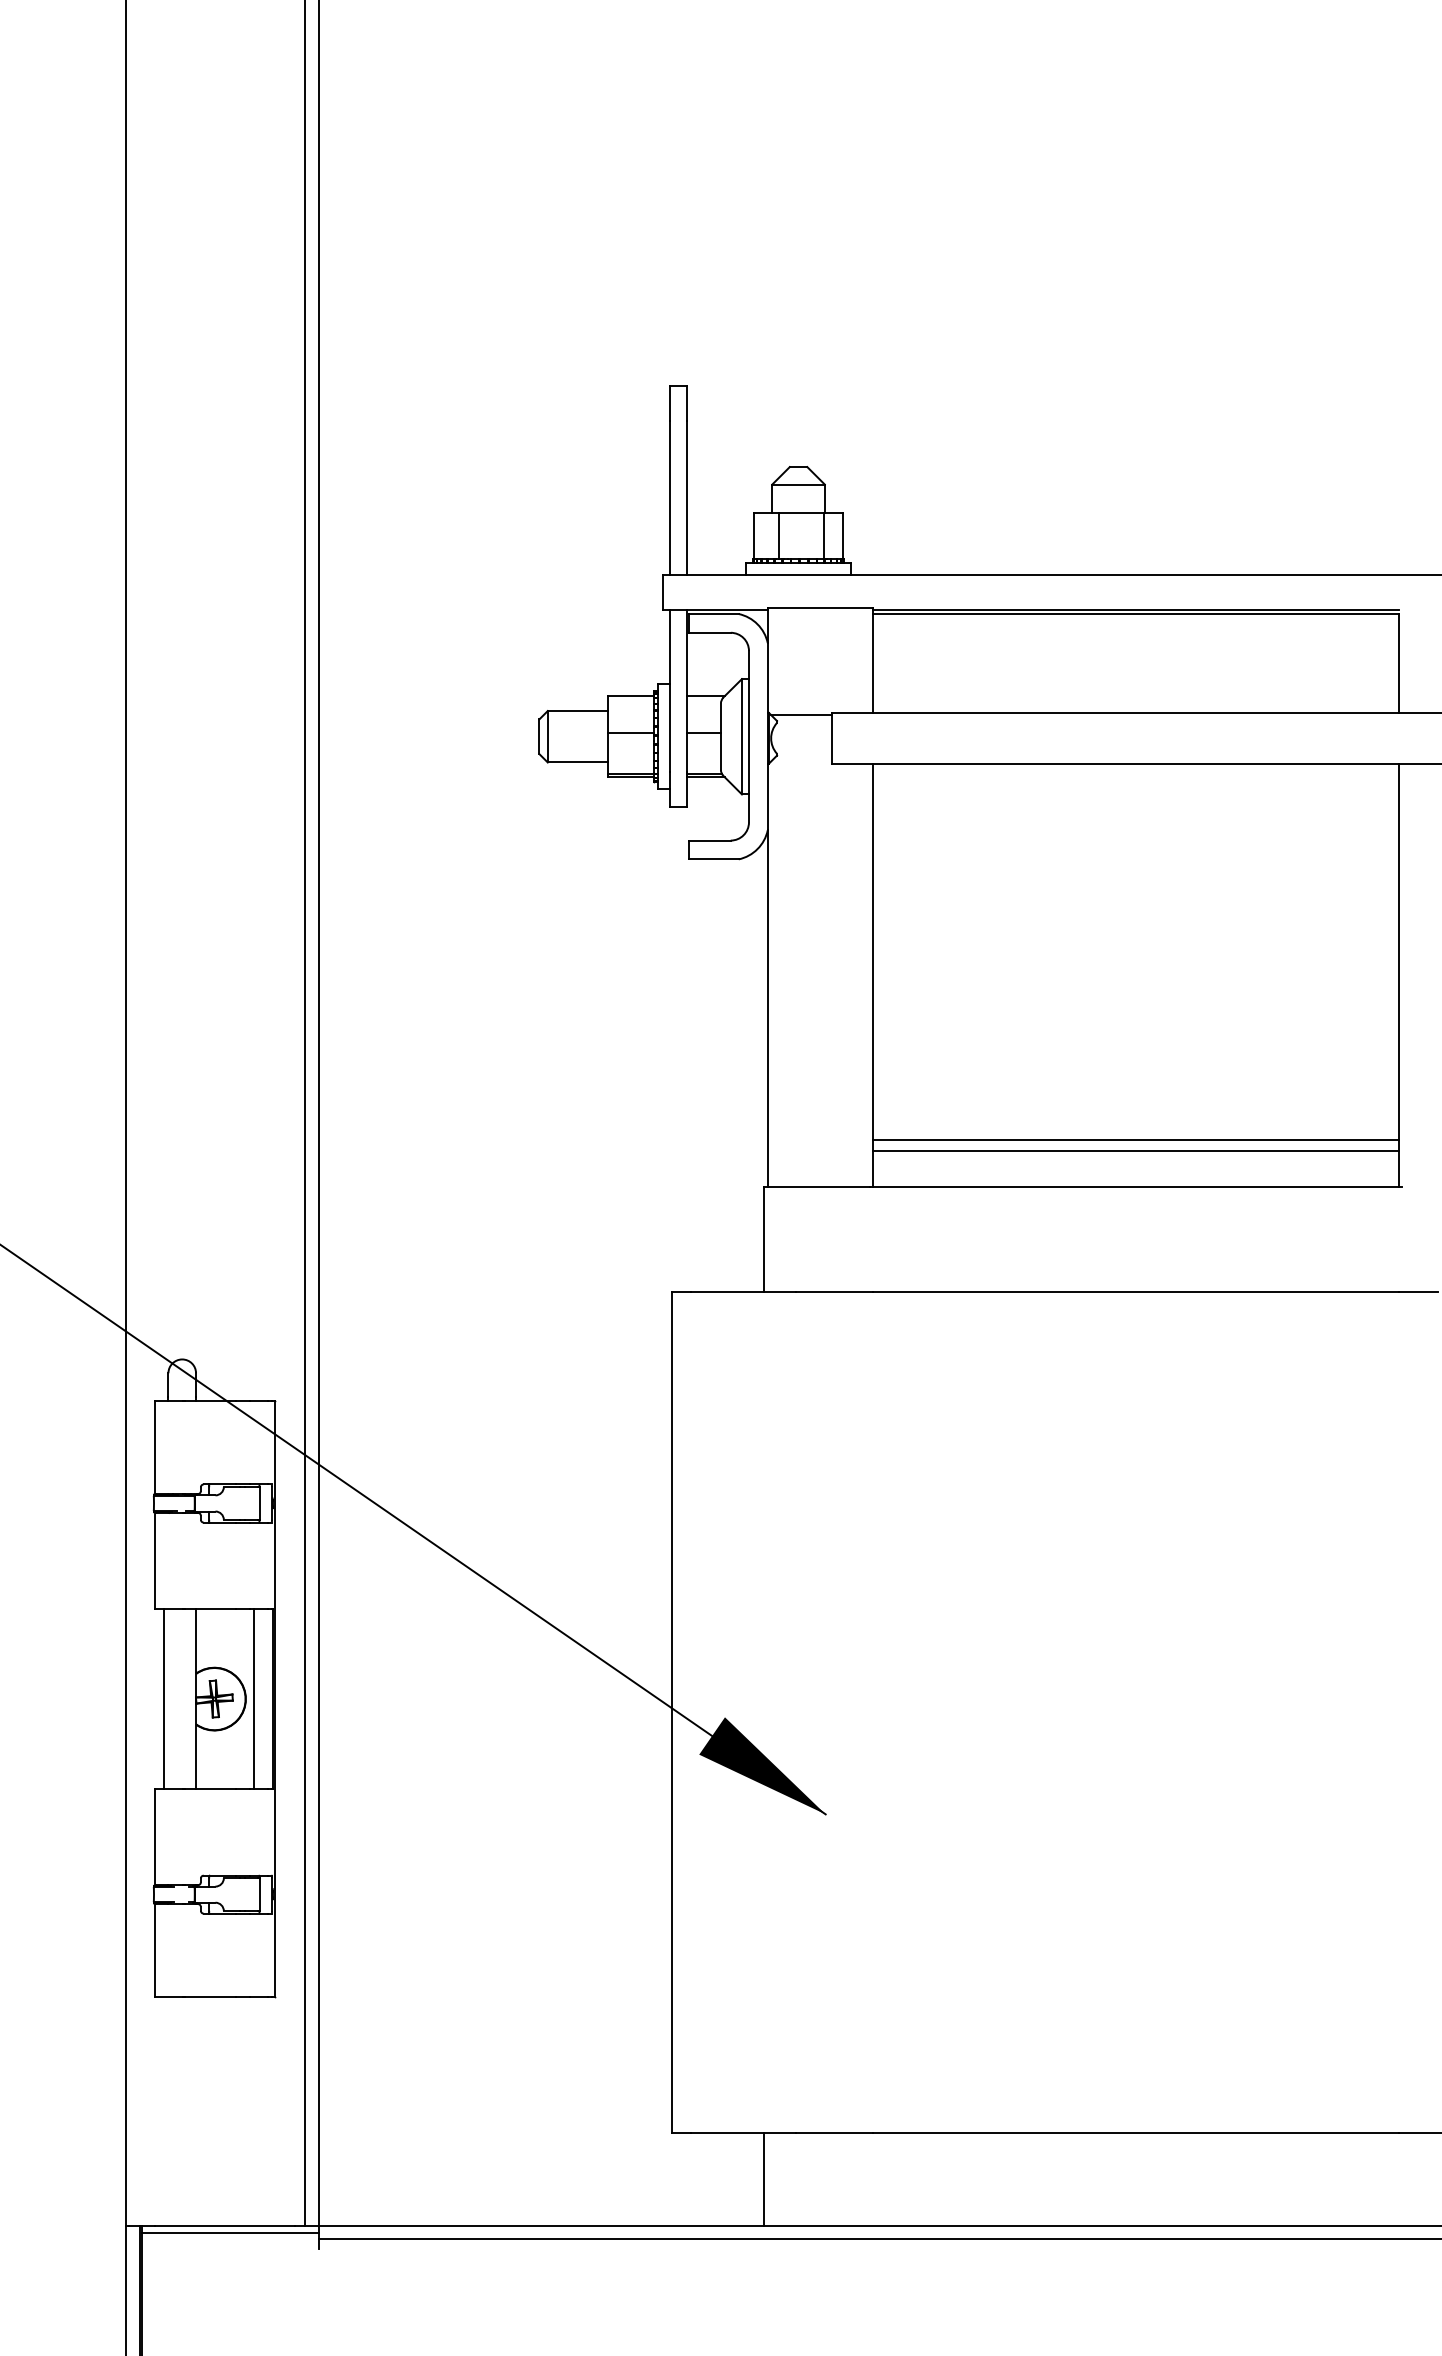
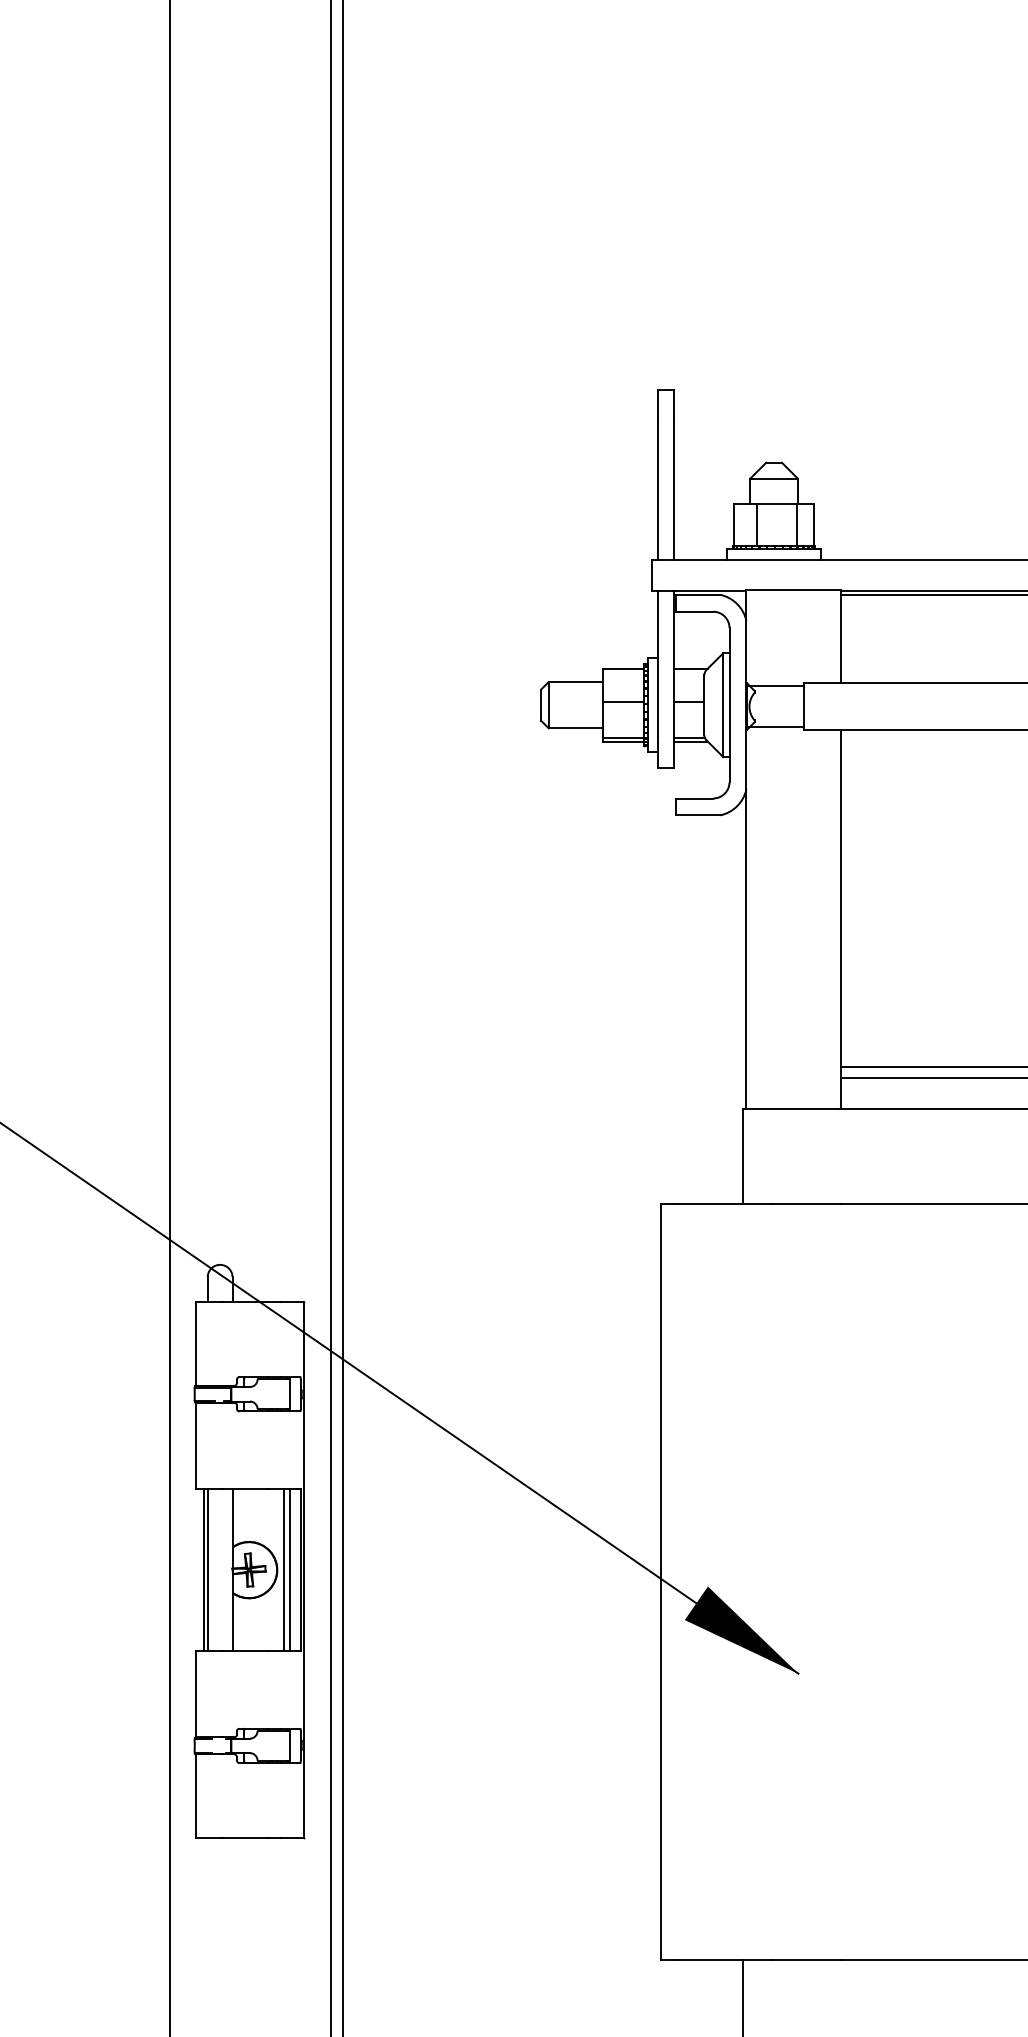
line: (801, 761) -> (776, 727), added
line: (168, 1698) -> (207, 1569), added
line: (260, 1698) -> (290, 1569), added

